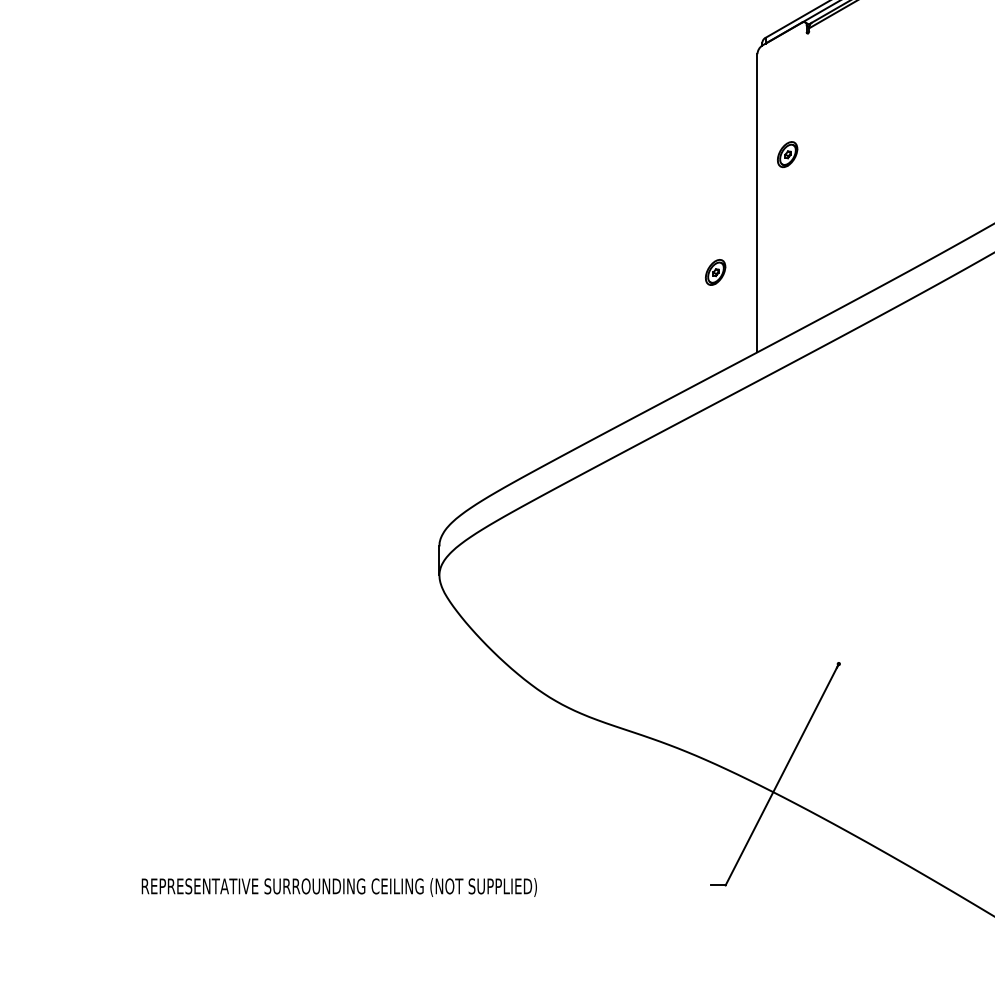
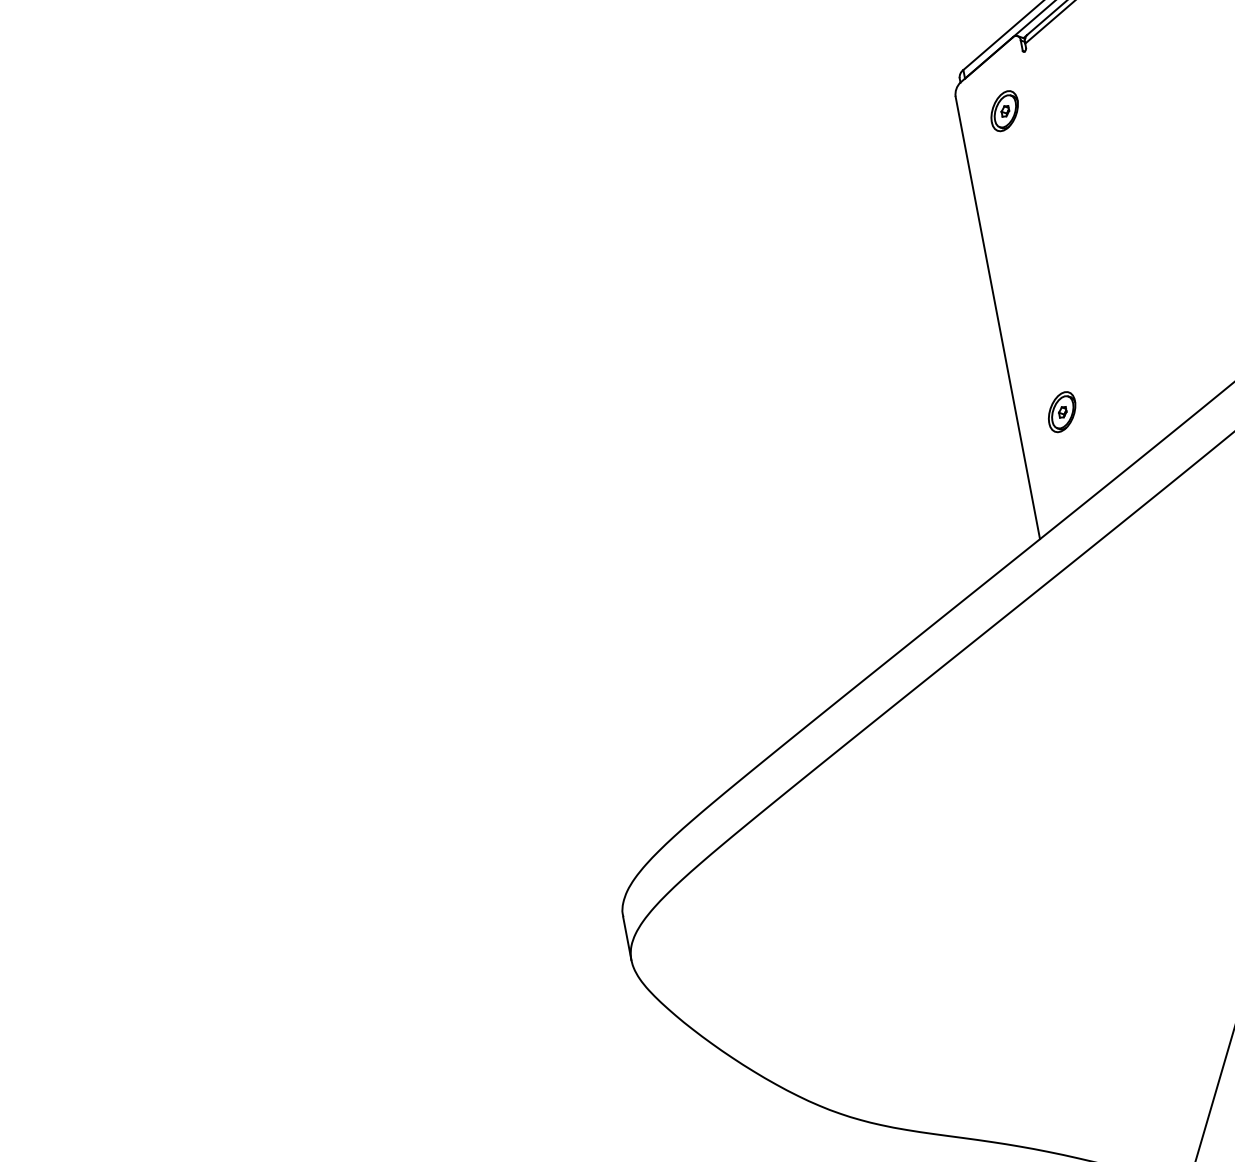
part: (787, 154) -> (1004, 111), moved
part: (715, 272) -> (1062, 412), moved

